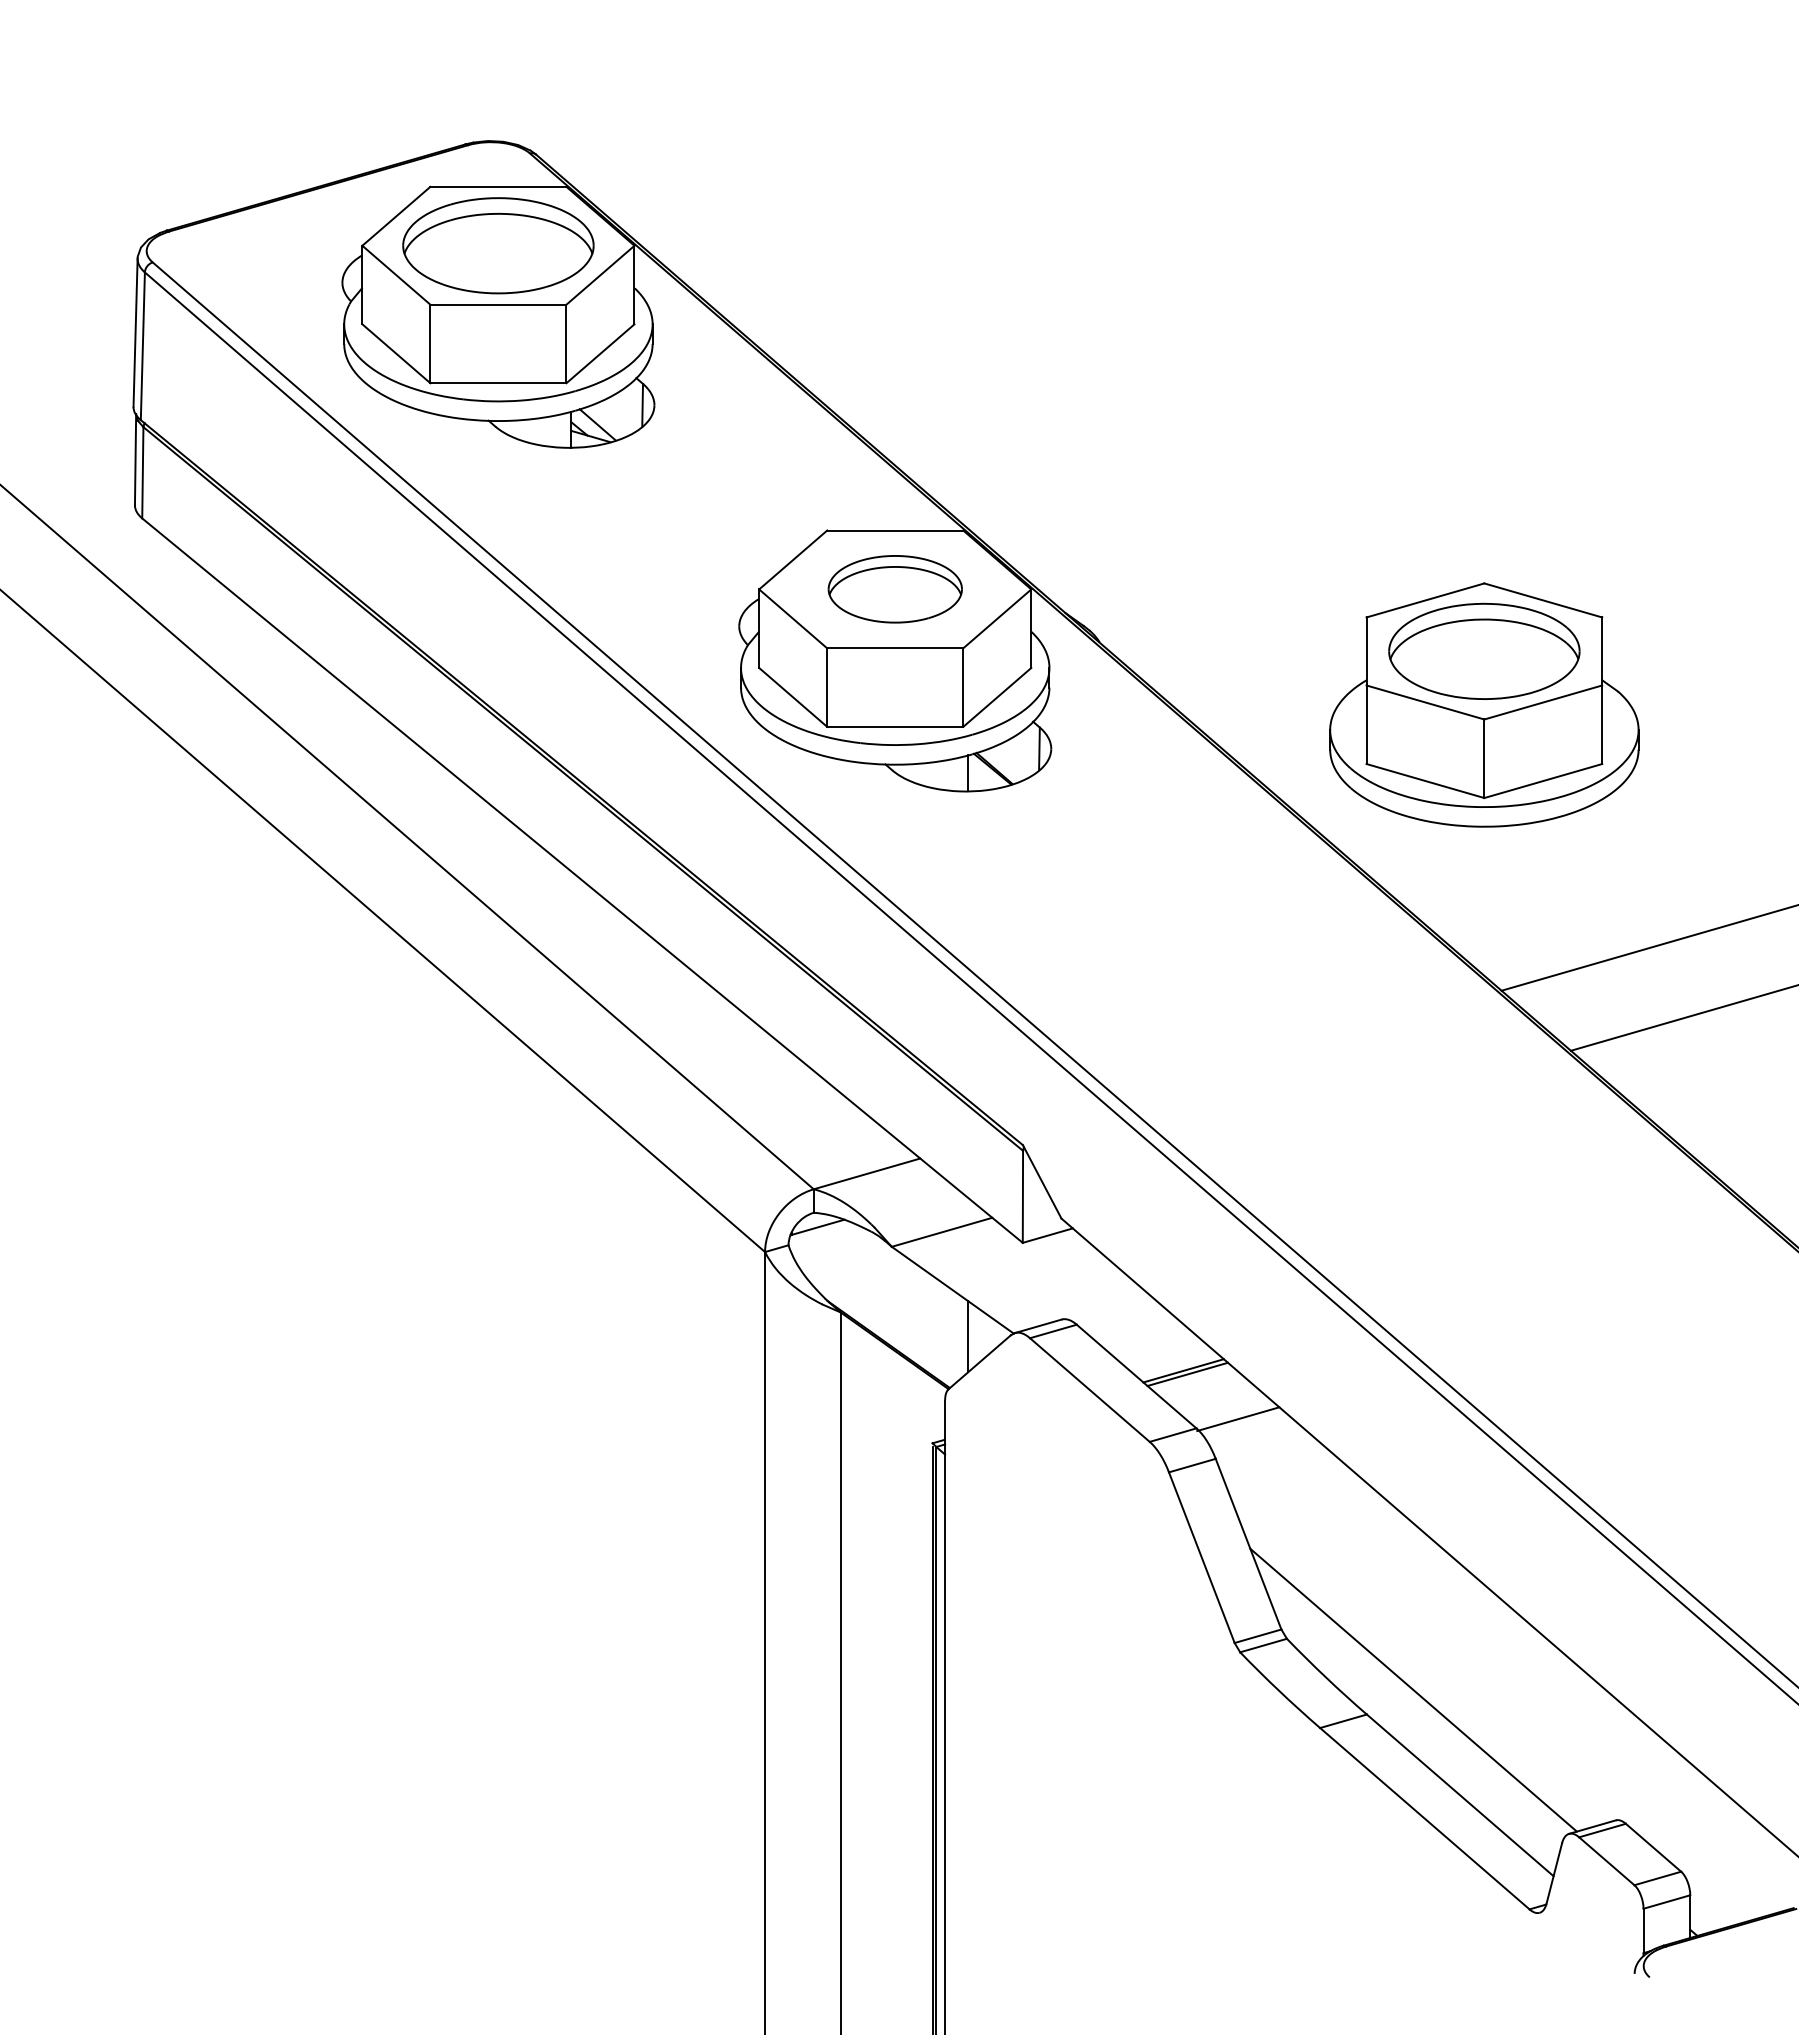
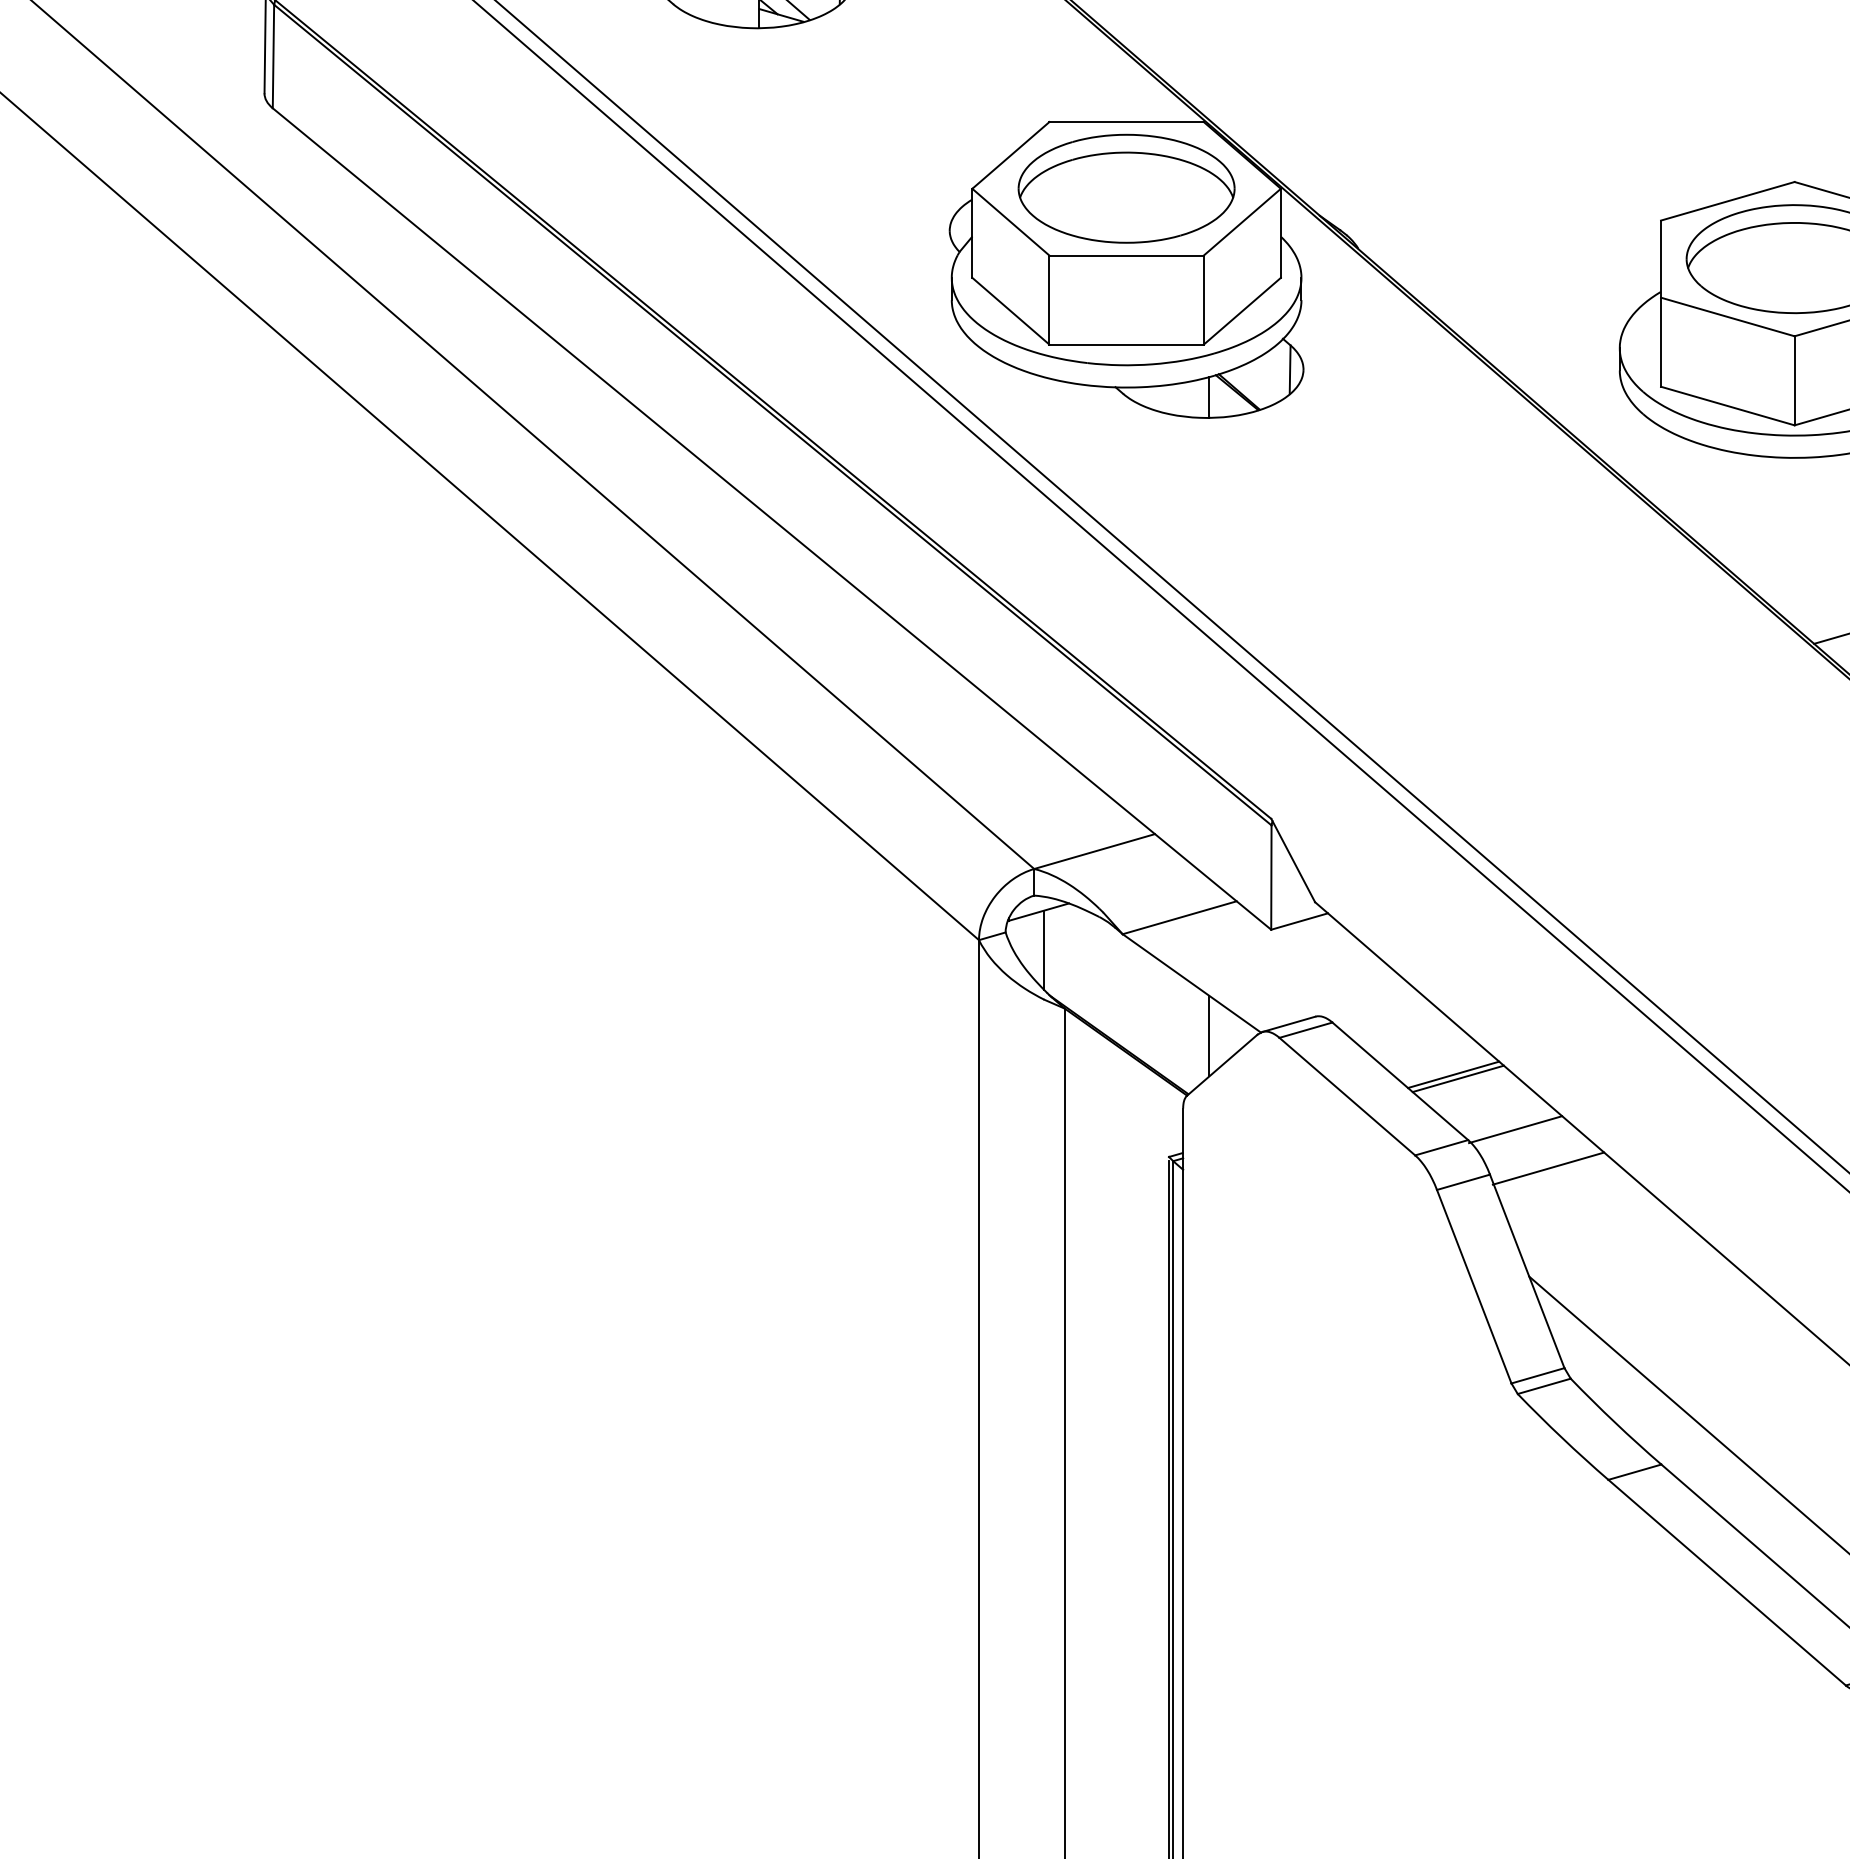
part: (895, 588) -> (1126, 187), size x1.43
line: (822, 1260) -> (1044, 949), added
line: (1267, 1453) -> (1548, 1168), added

